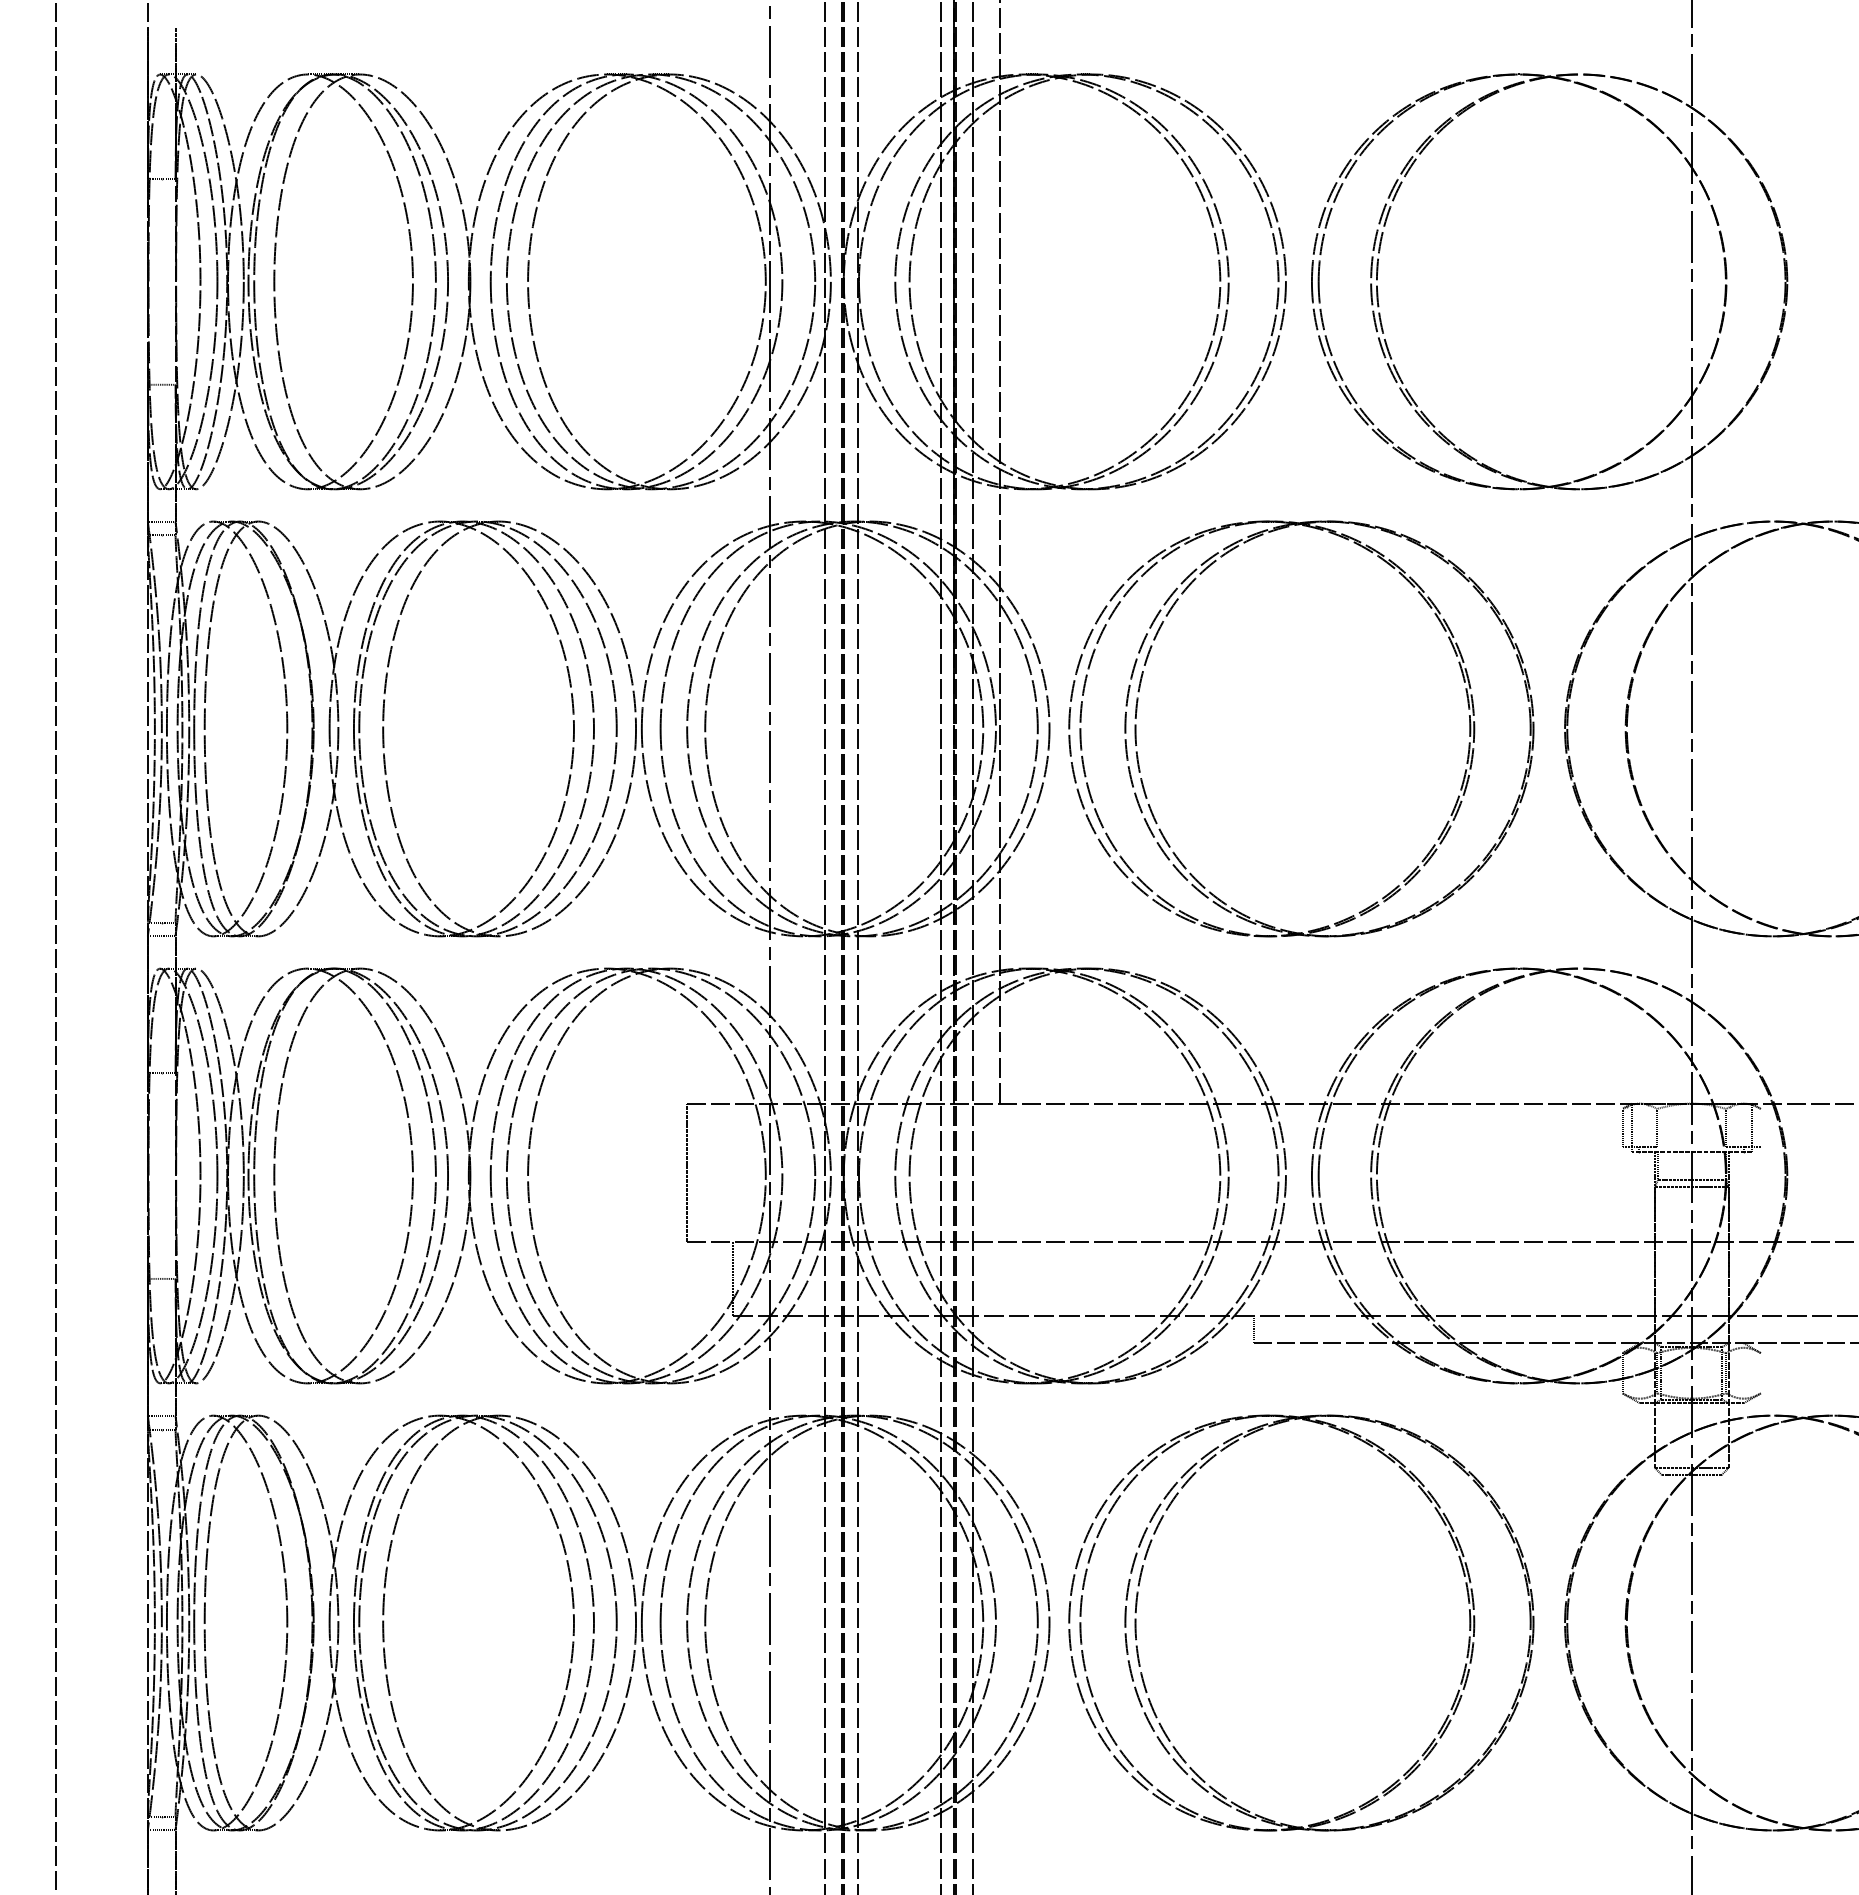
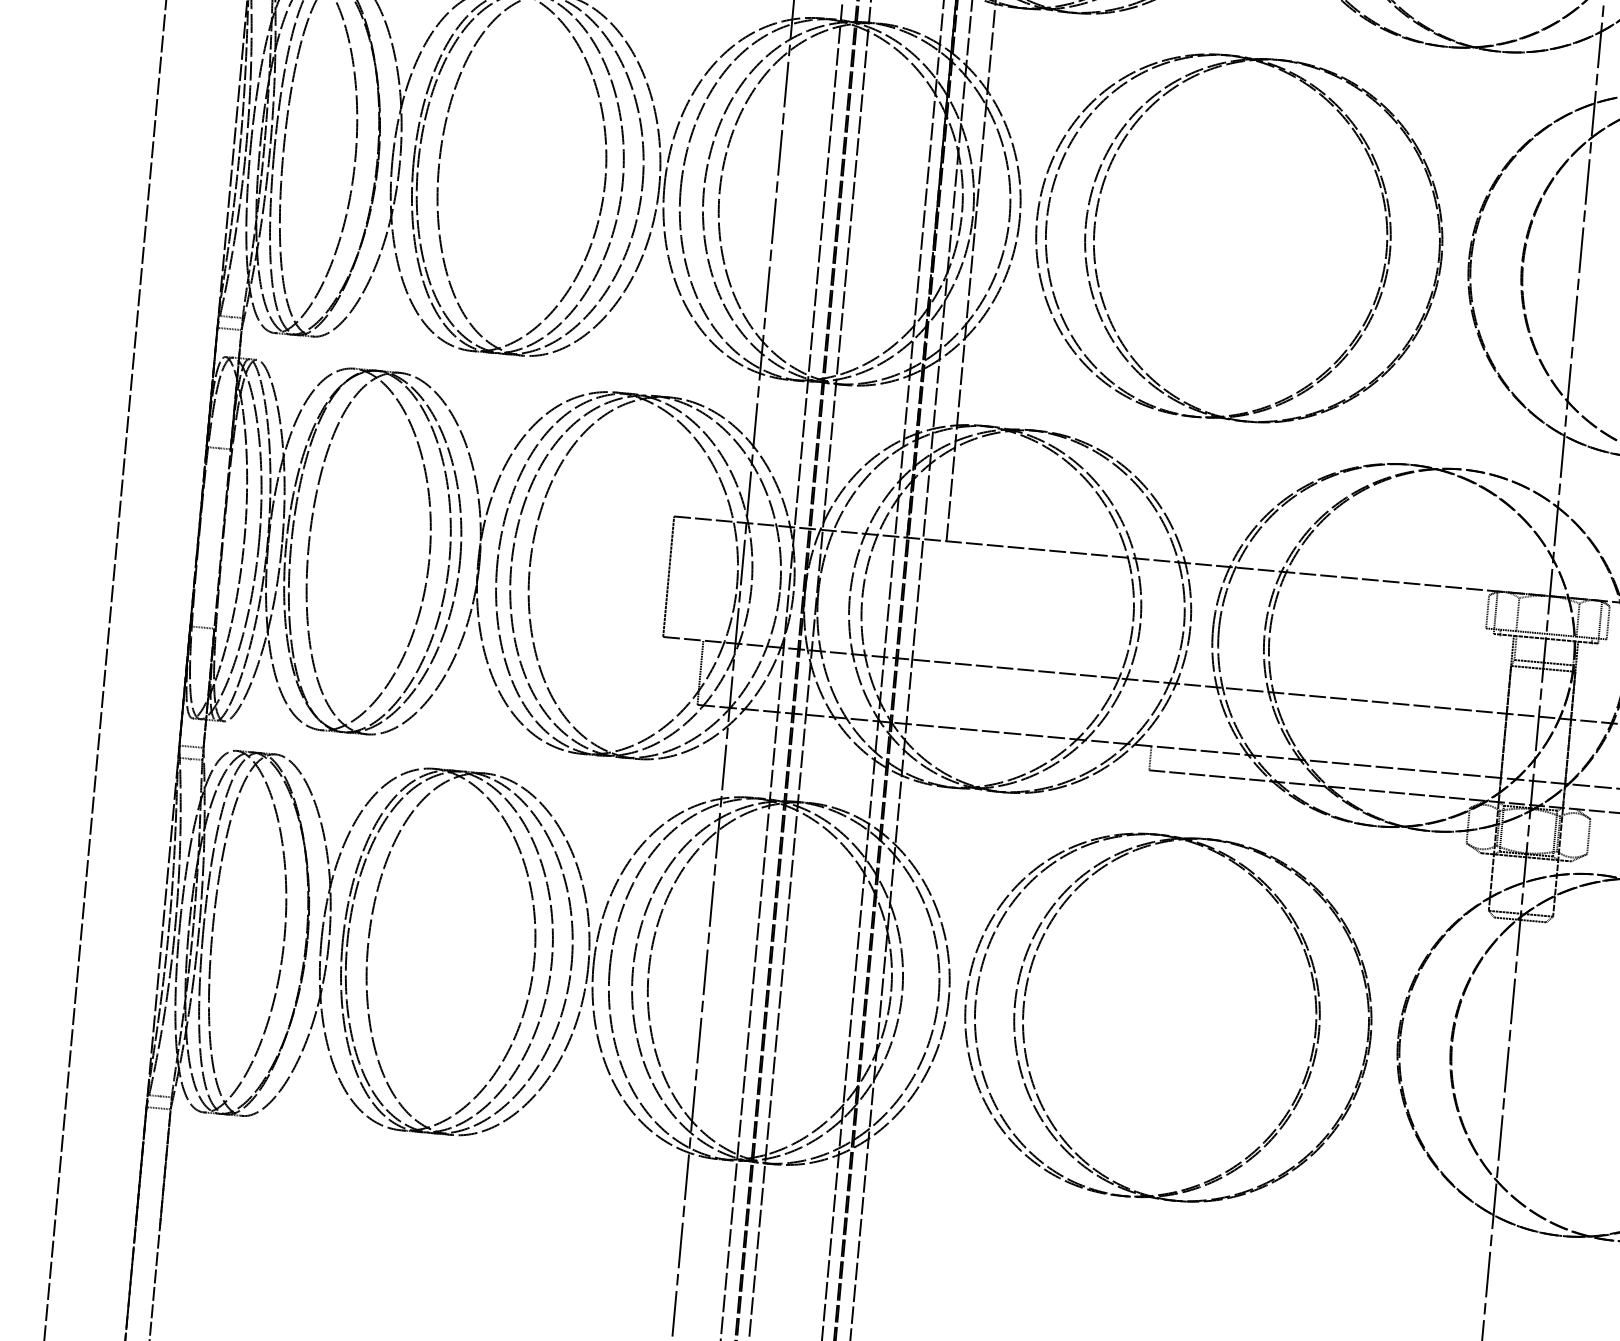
line: (1760, 1127) -> (1607, 622), added
line: (1691, 1146) -> (1546, 633), added
line: (1760, 1373) -> (1588, 836), added

